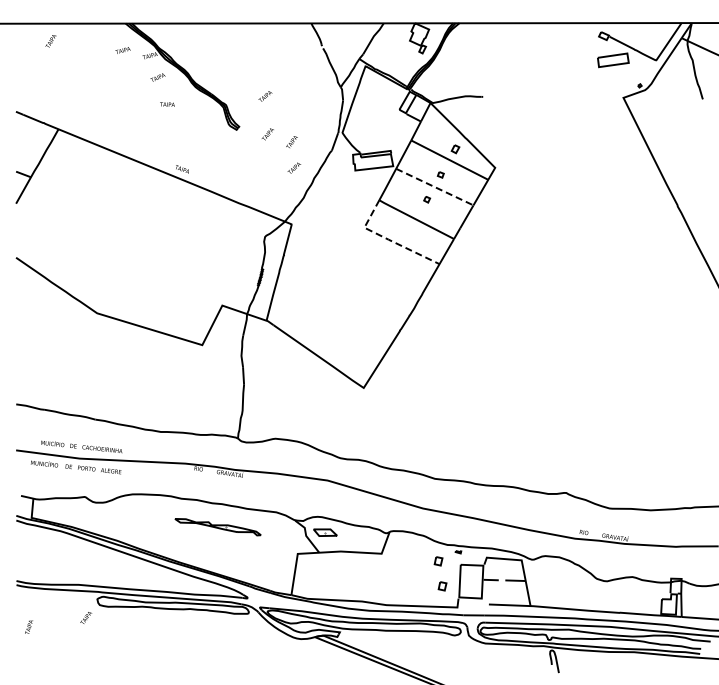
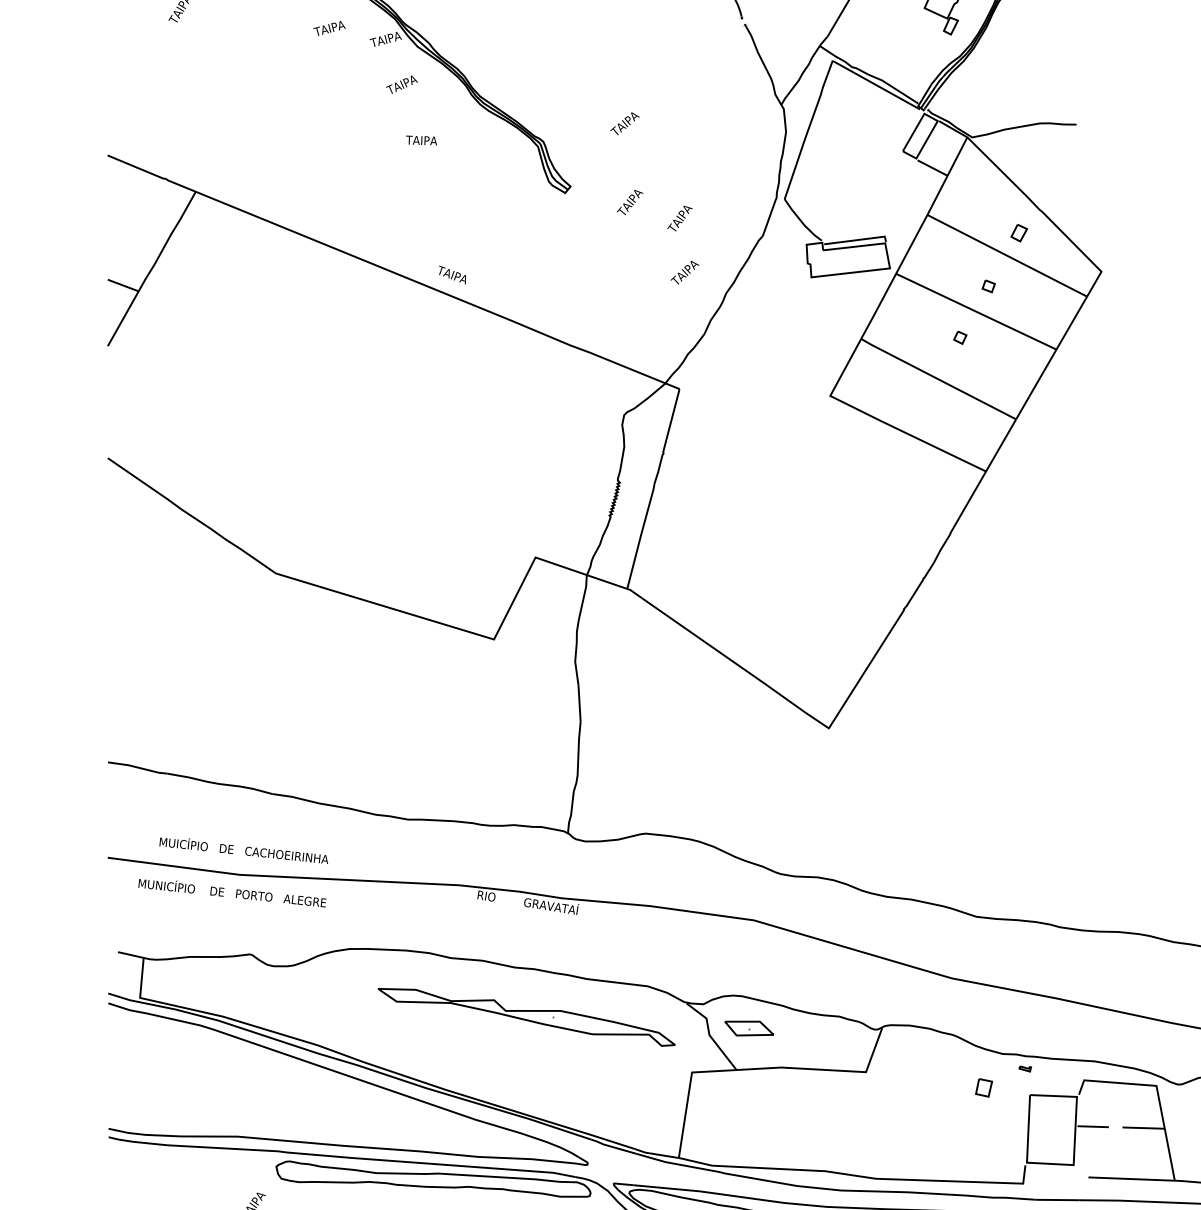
line: (434, 187) -> (975, 312), dashed -> solid
line: (387, 239) -> (878, 420), dashed -> solid
part: (217, 526) -> (525, 1015), size x1.67
part: (442, 586) -> (992, 1140), removed

